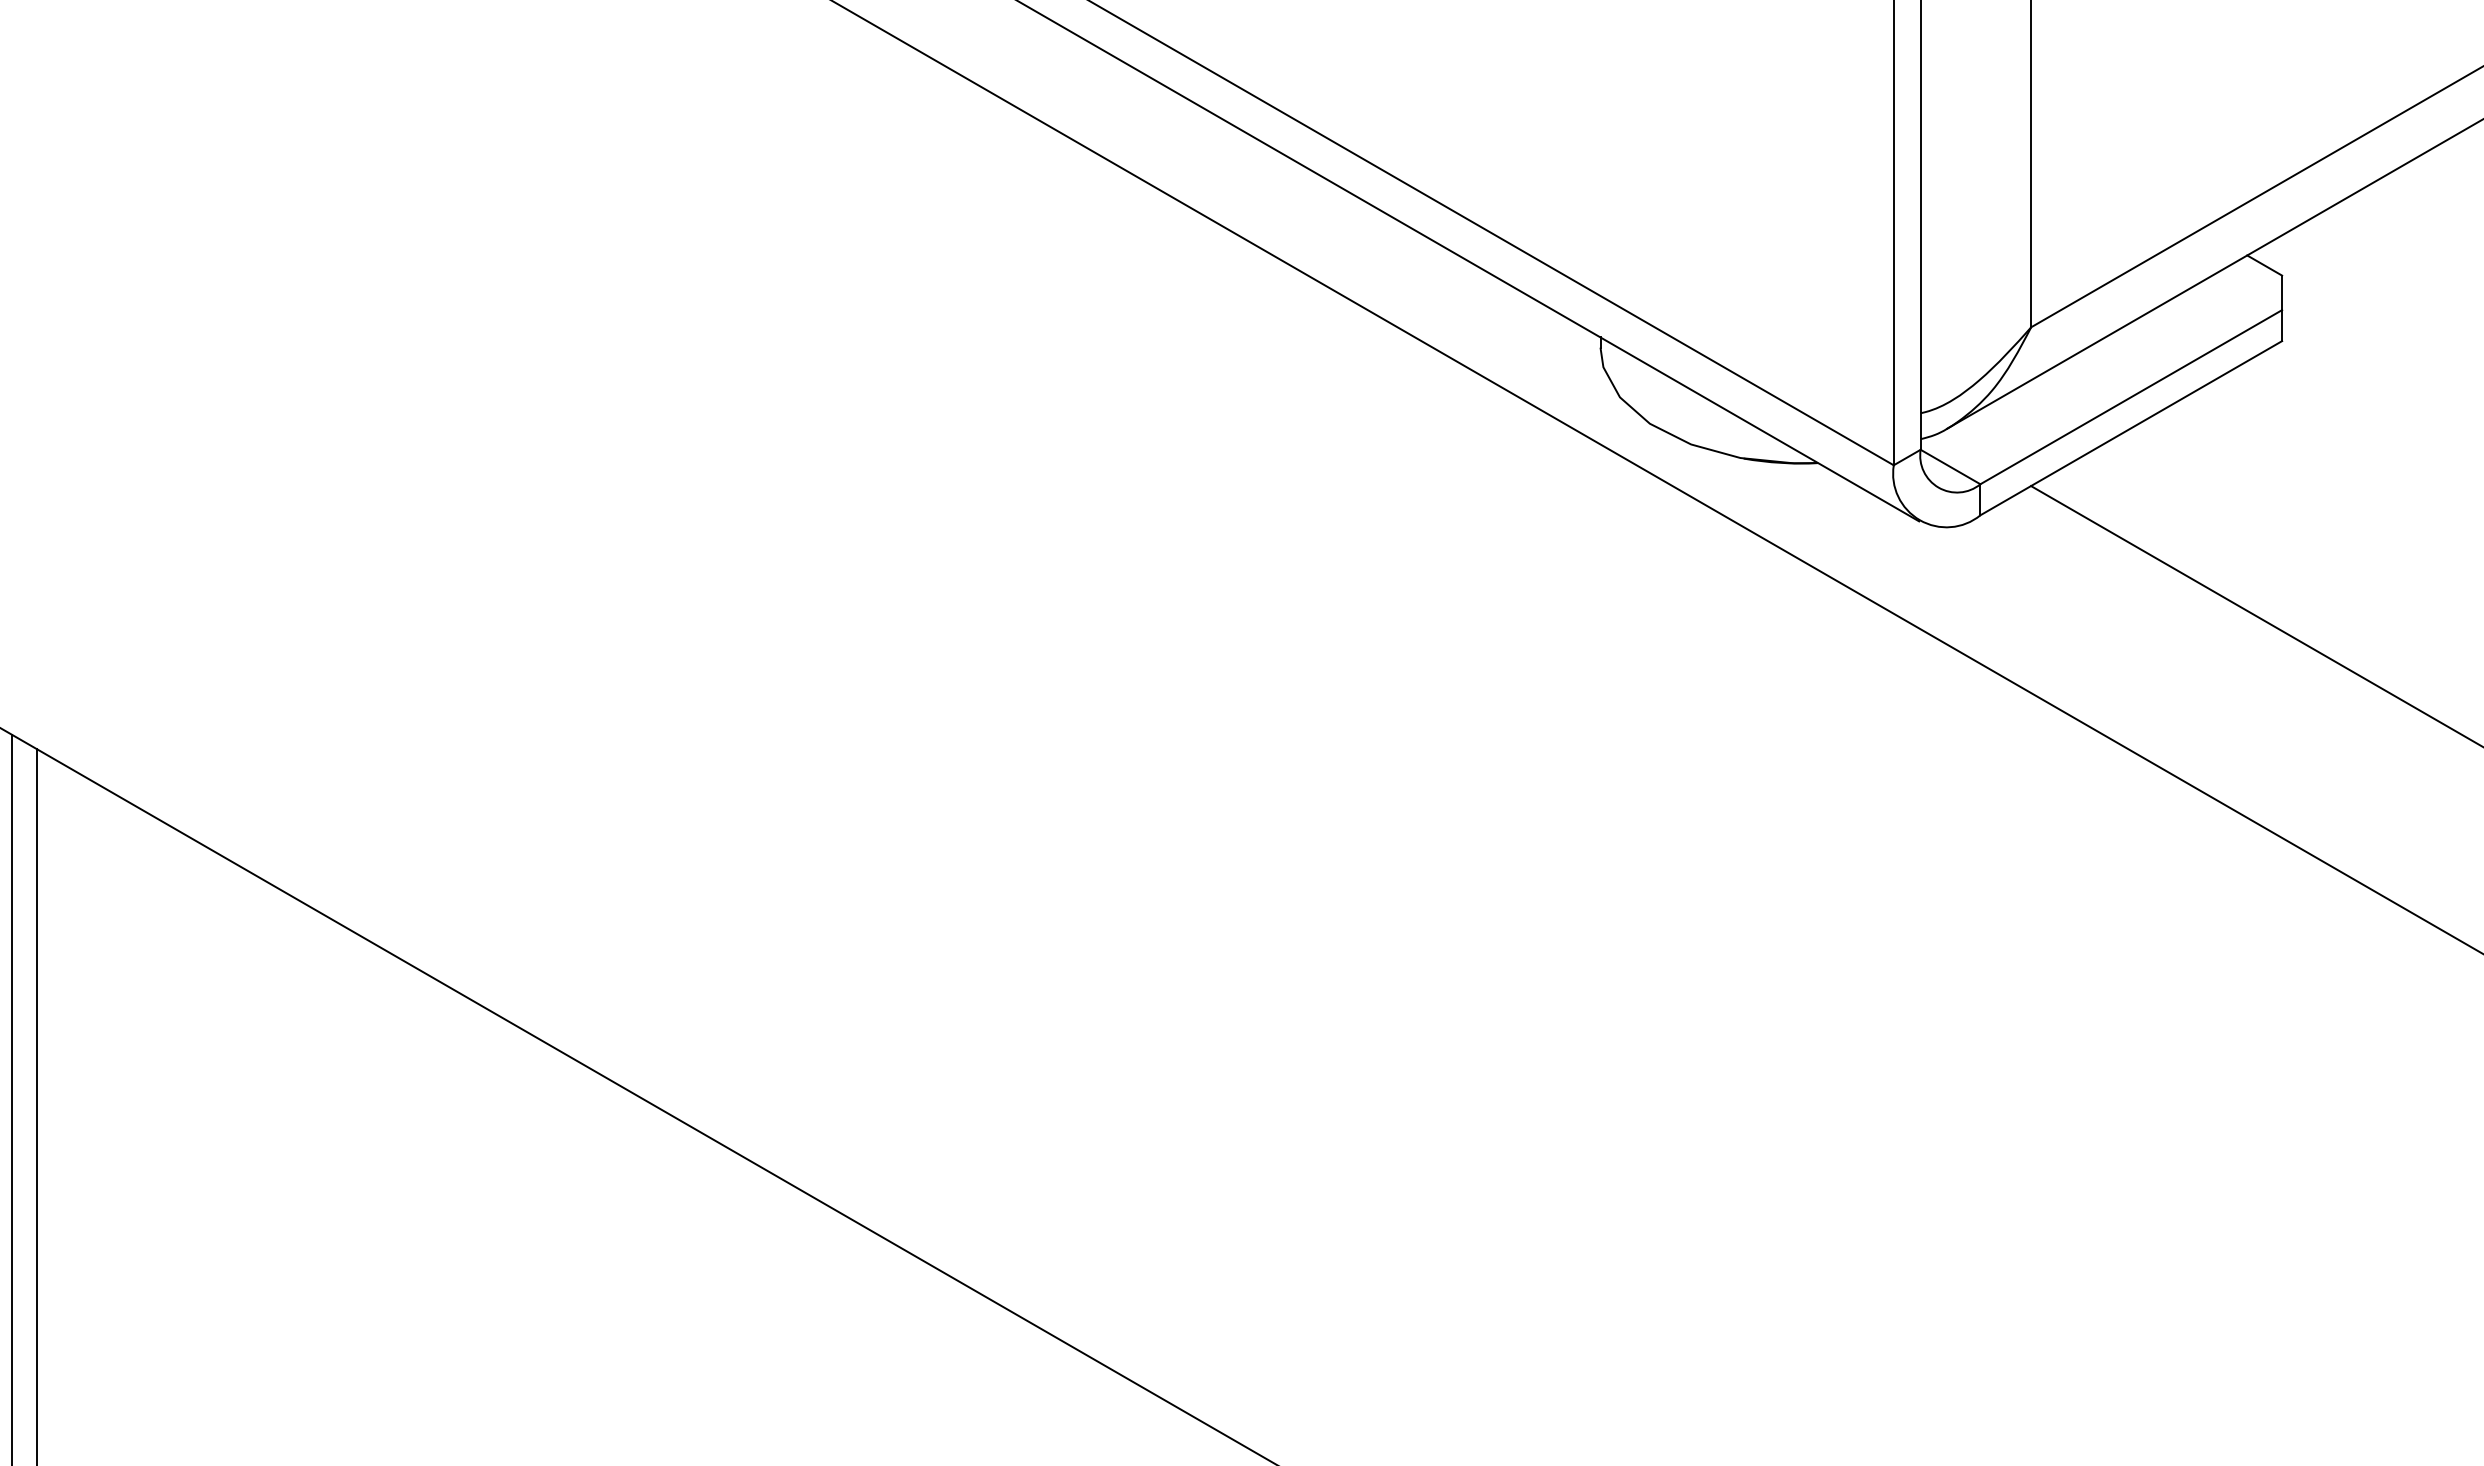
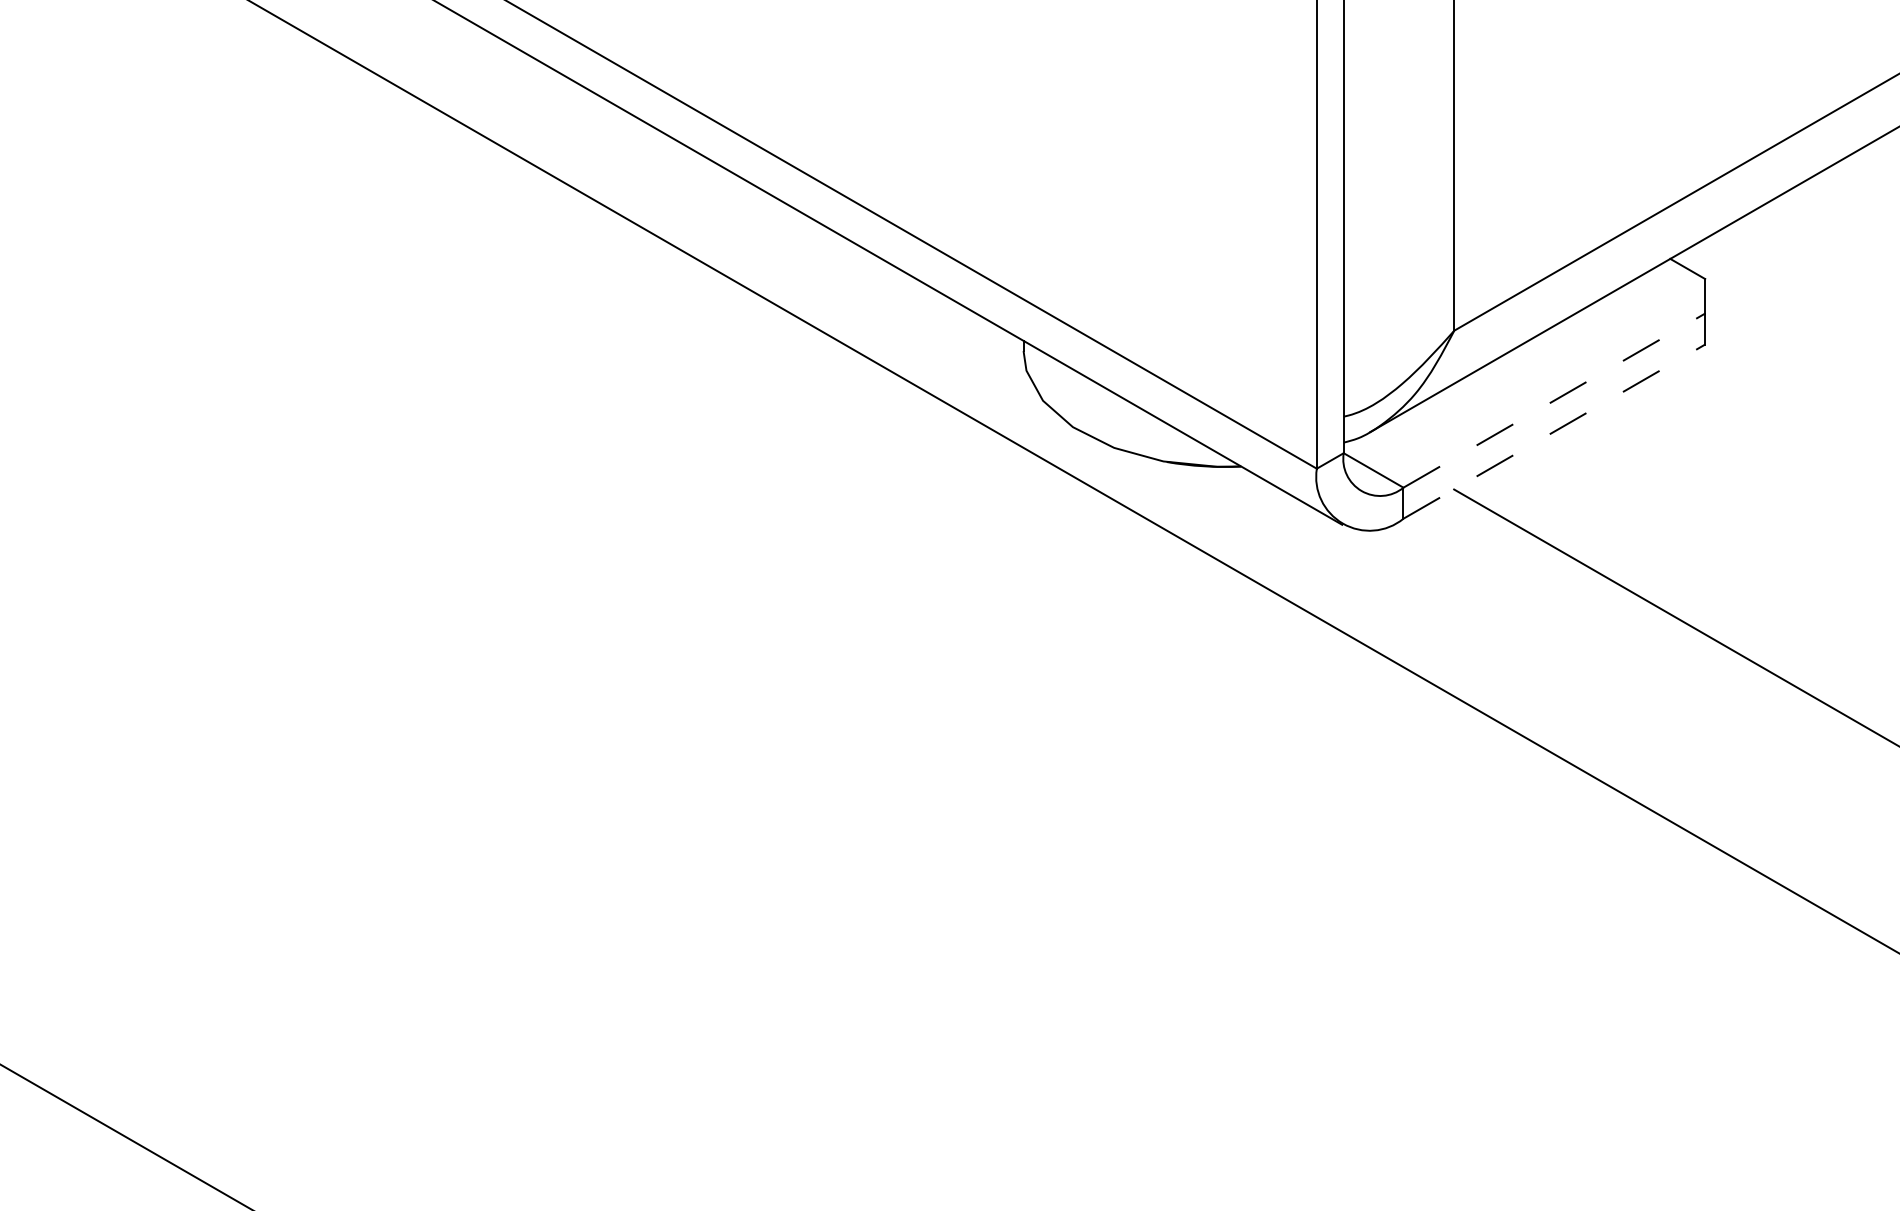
line: (2131, 396) -> (1554, 399), solid -> dashed
line: (2131, 427) -> (1554, 430), solid -> dashed

